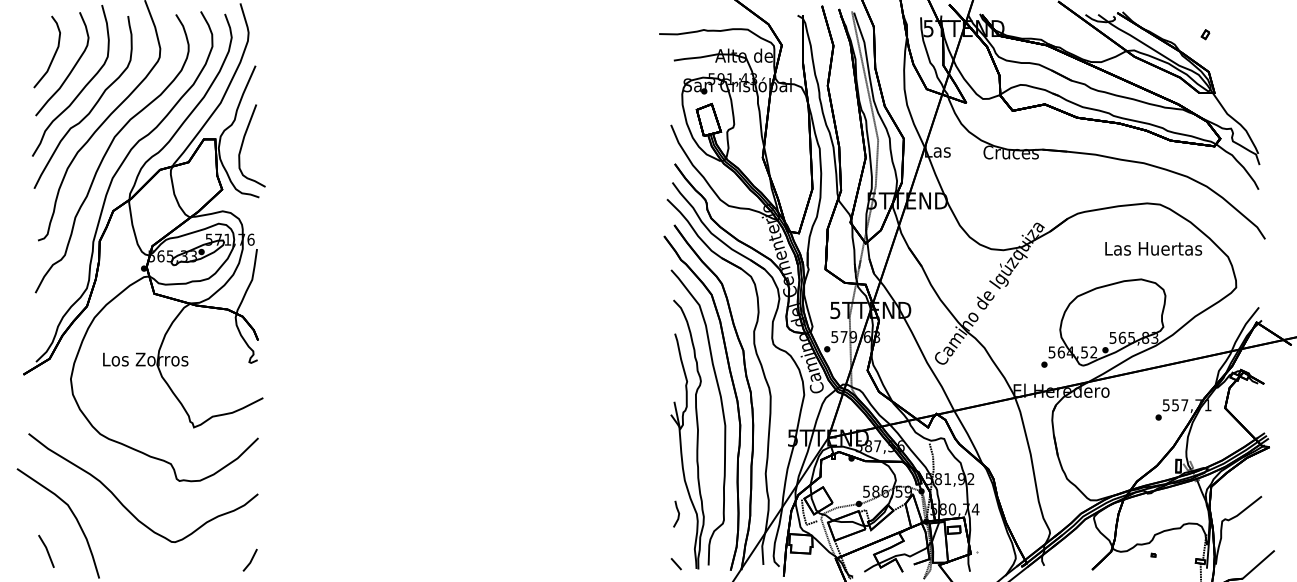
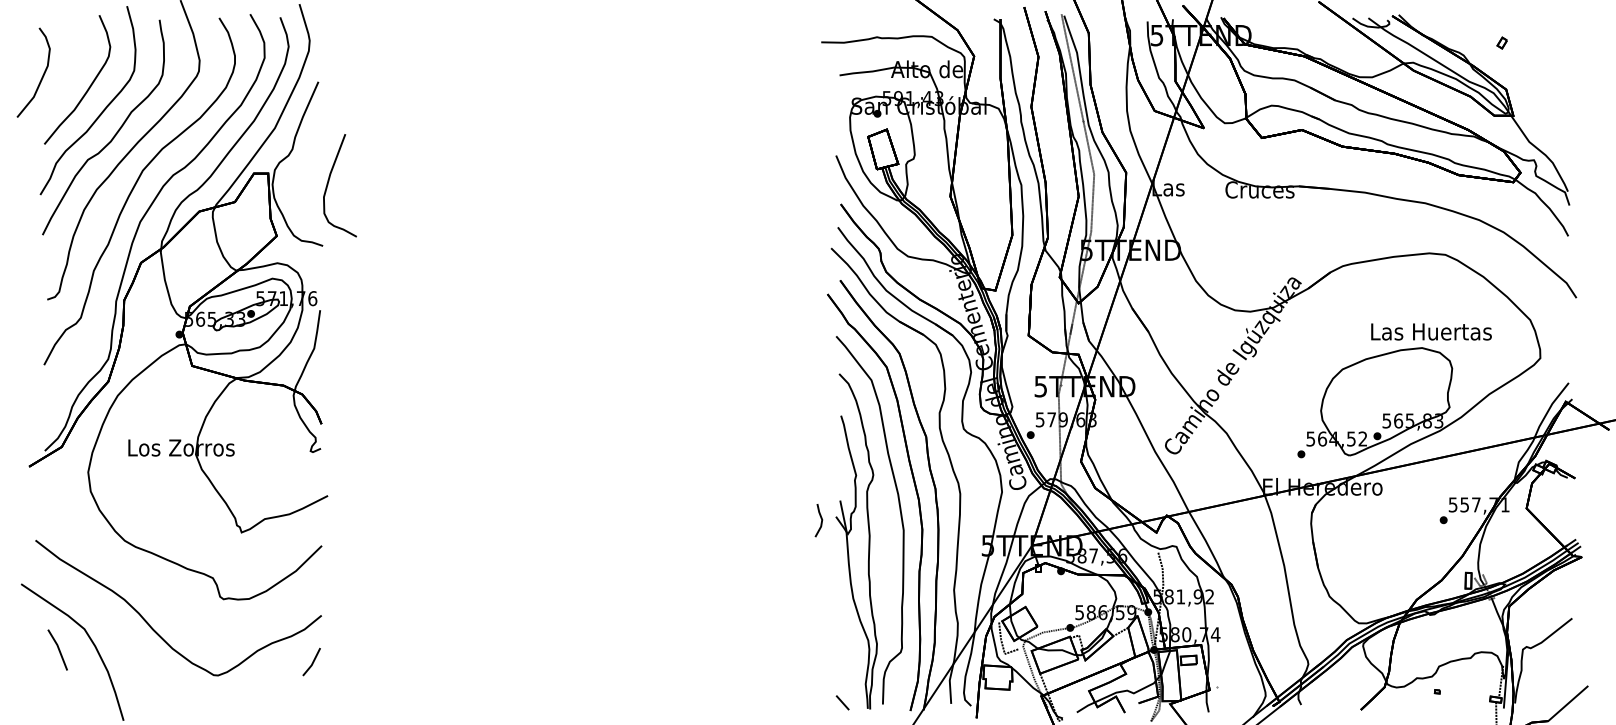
curve: (53, 55) -> (41, 77), moved
curve: (243, 142) -> (329, 181), moved
text: (1153, 248) -> (1431, 331), moved
line: (677, 512) -> (820, 518), moved
line: (46, 550) -> (57, 648), moved
line: (250, 559) -> (312, 661), moved

